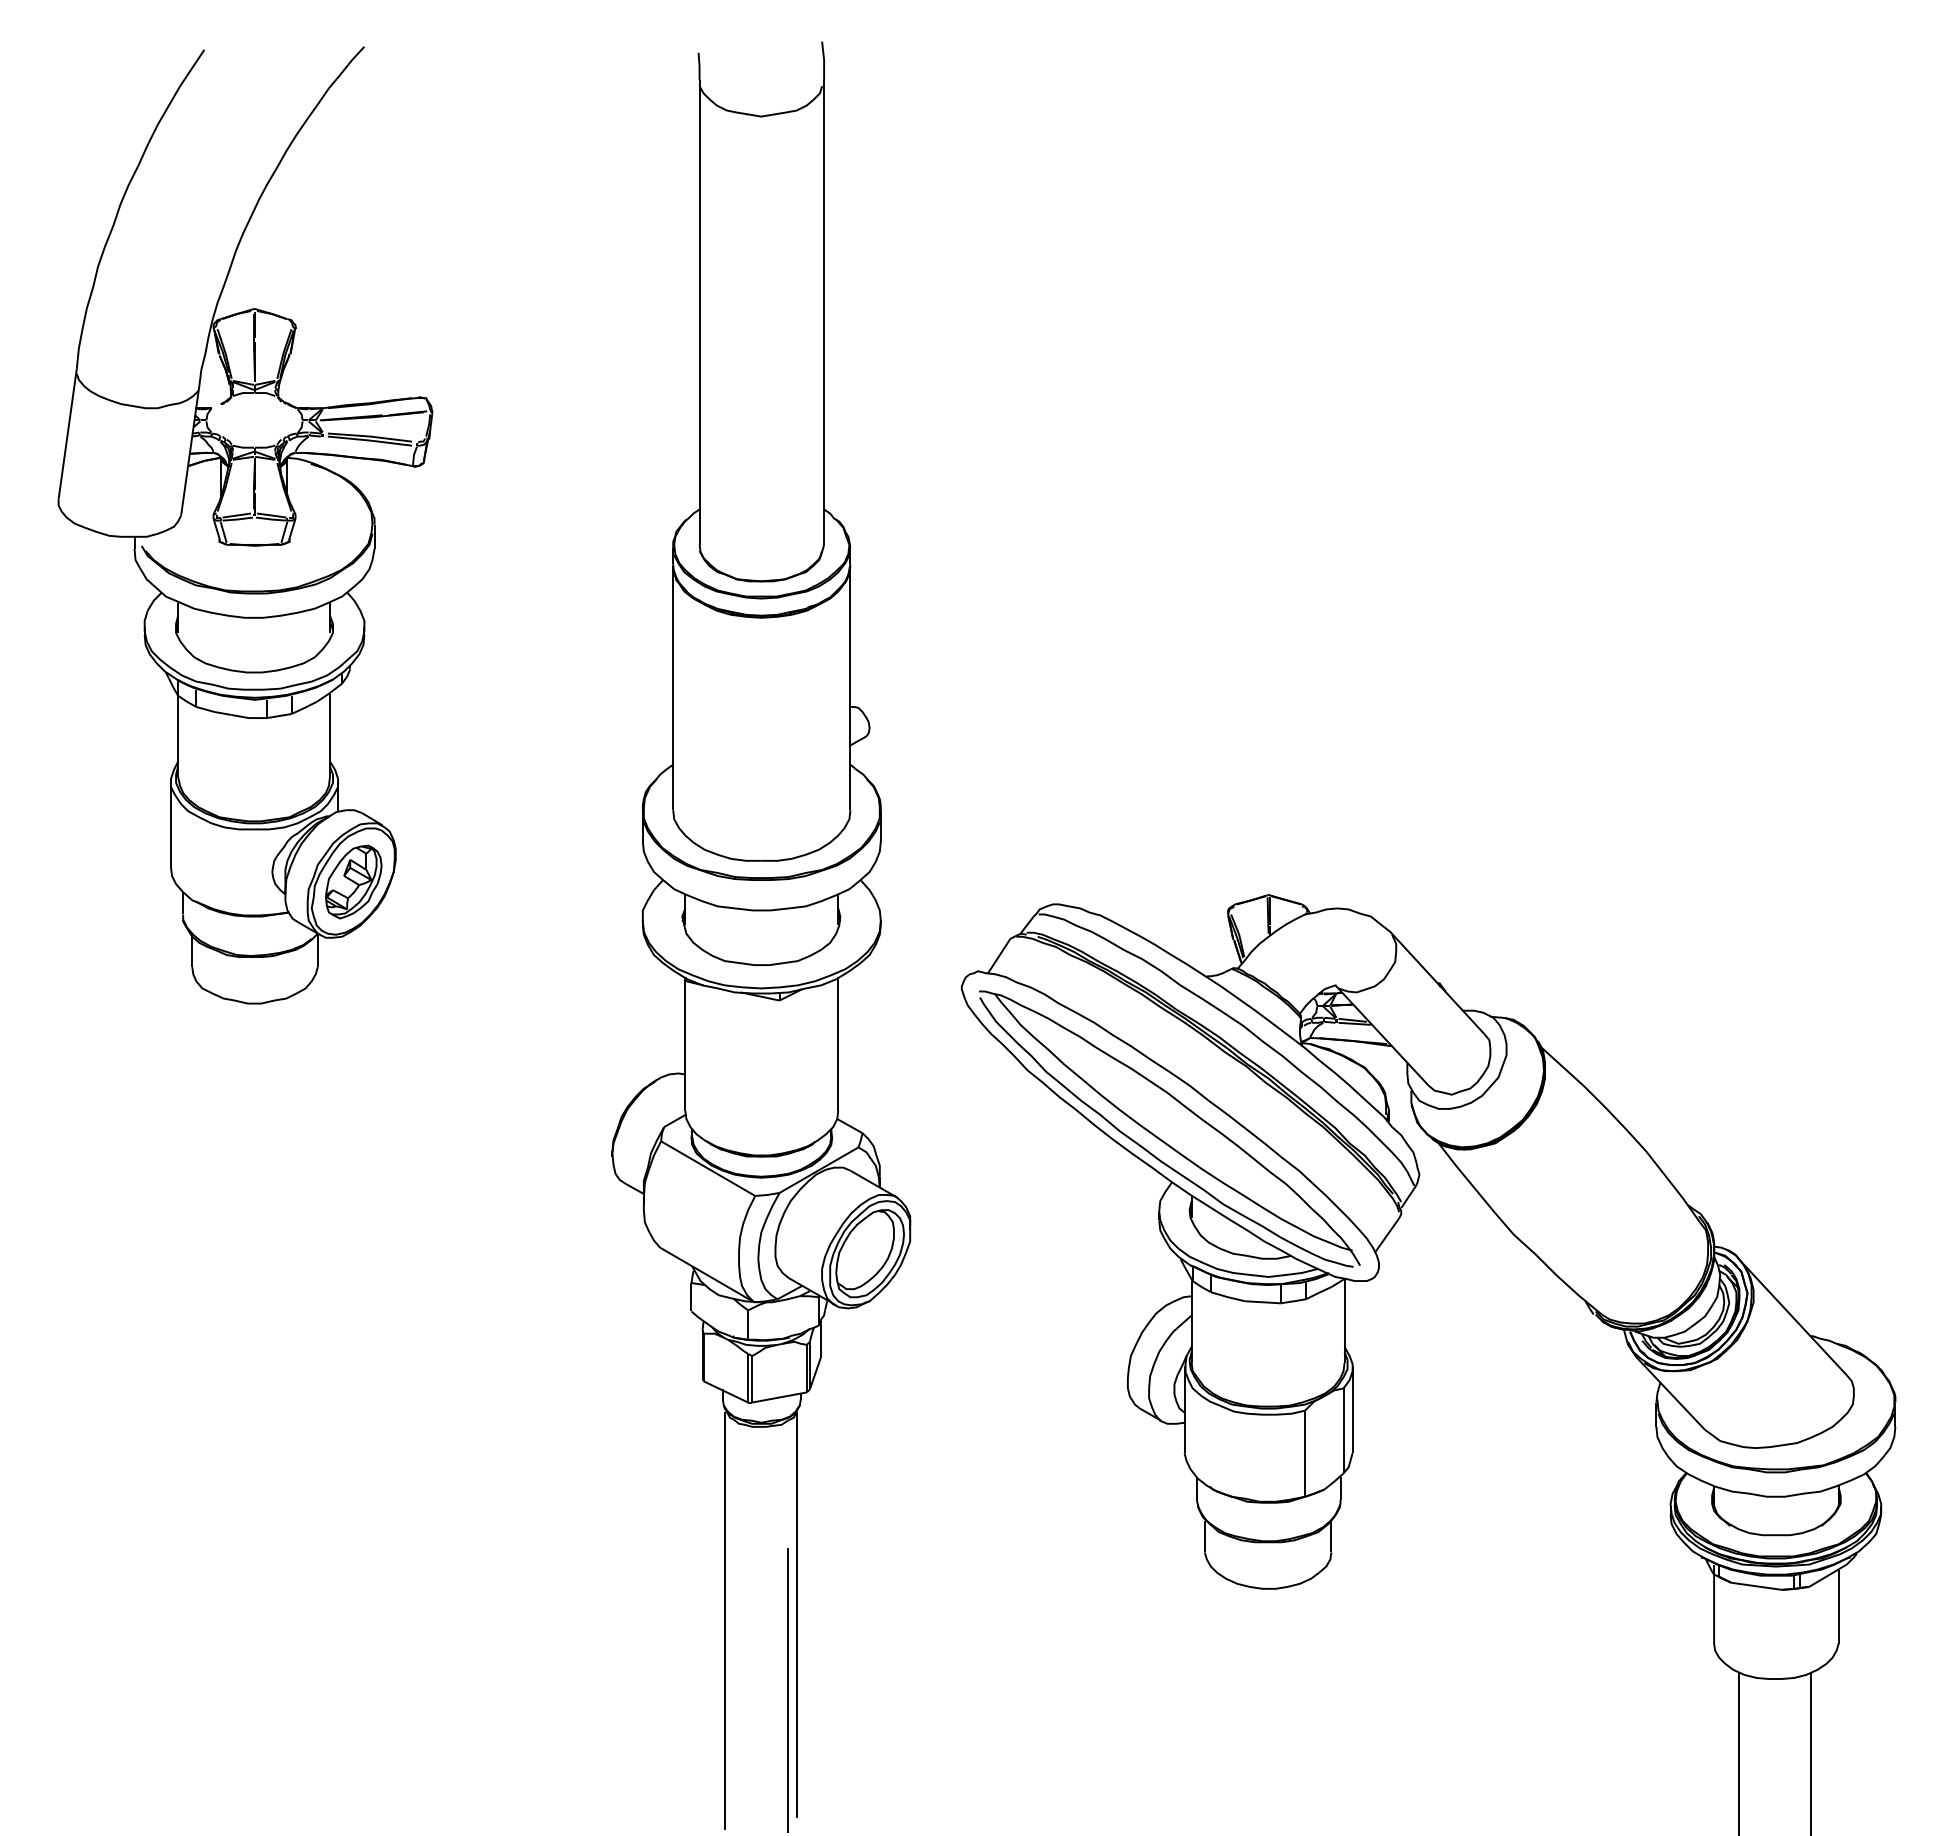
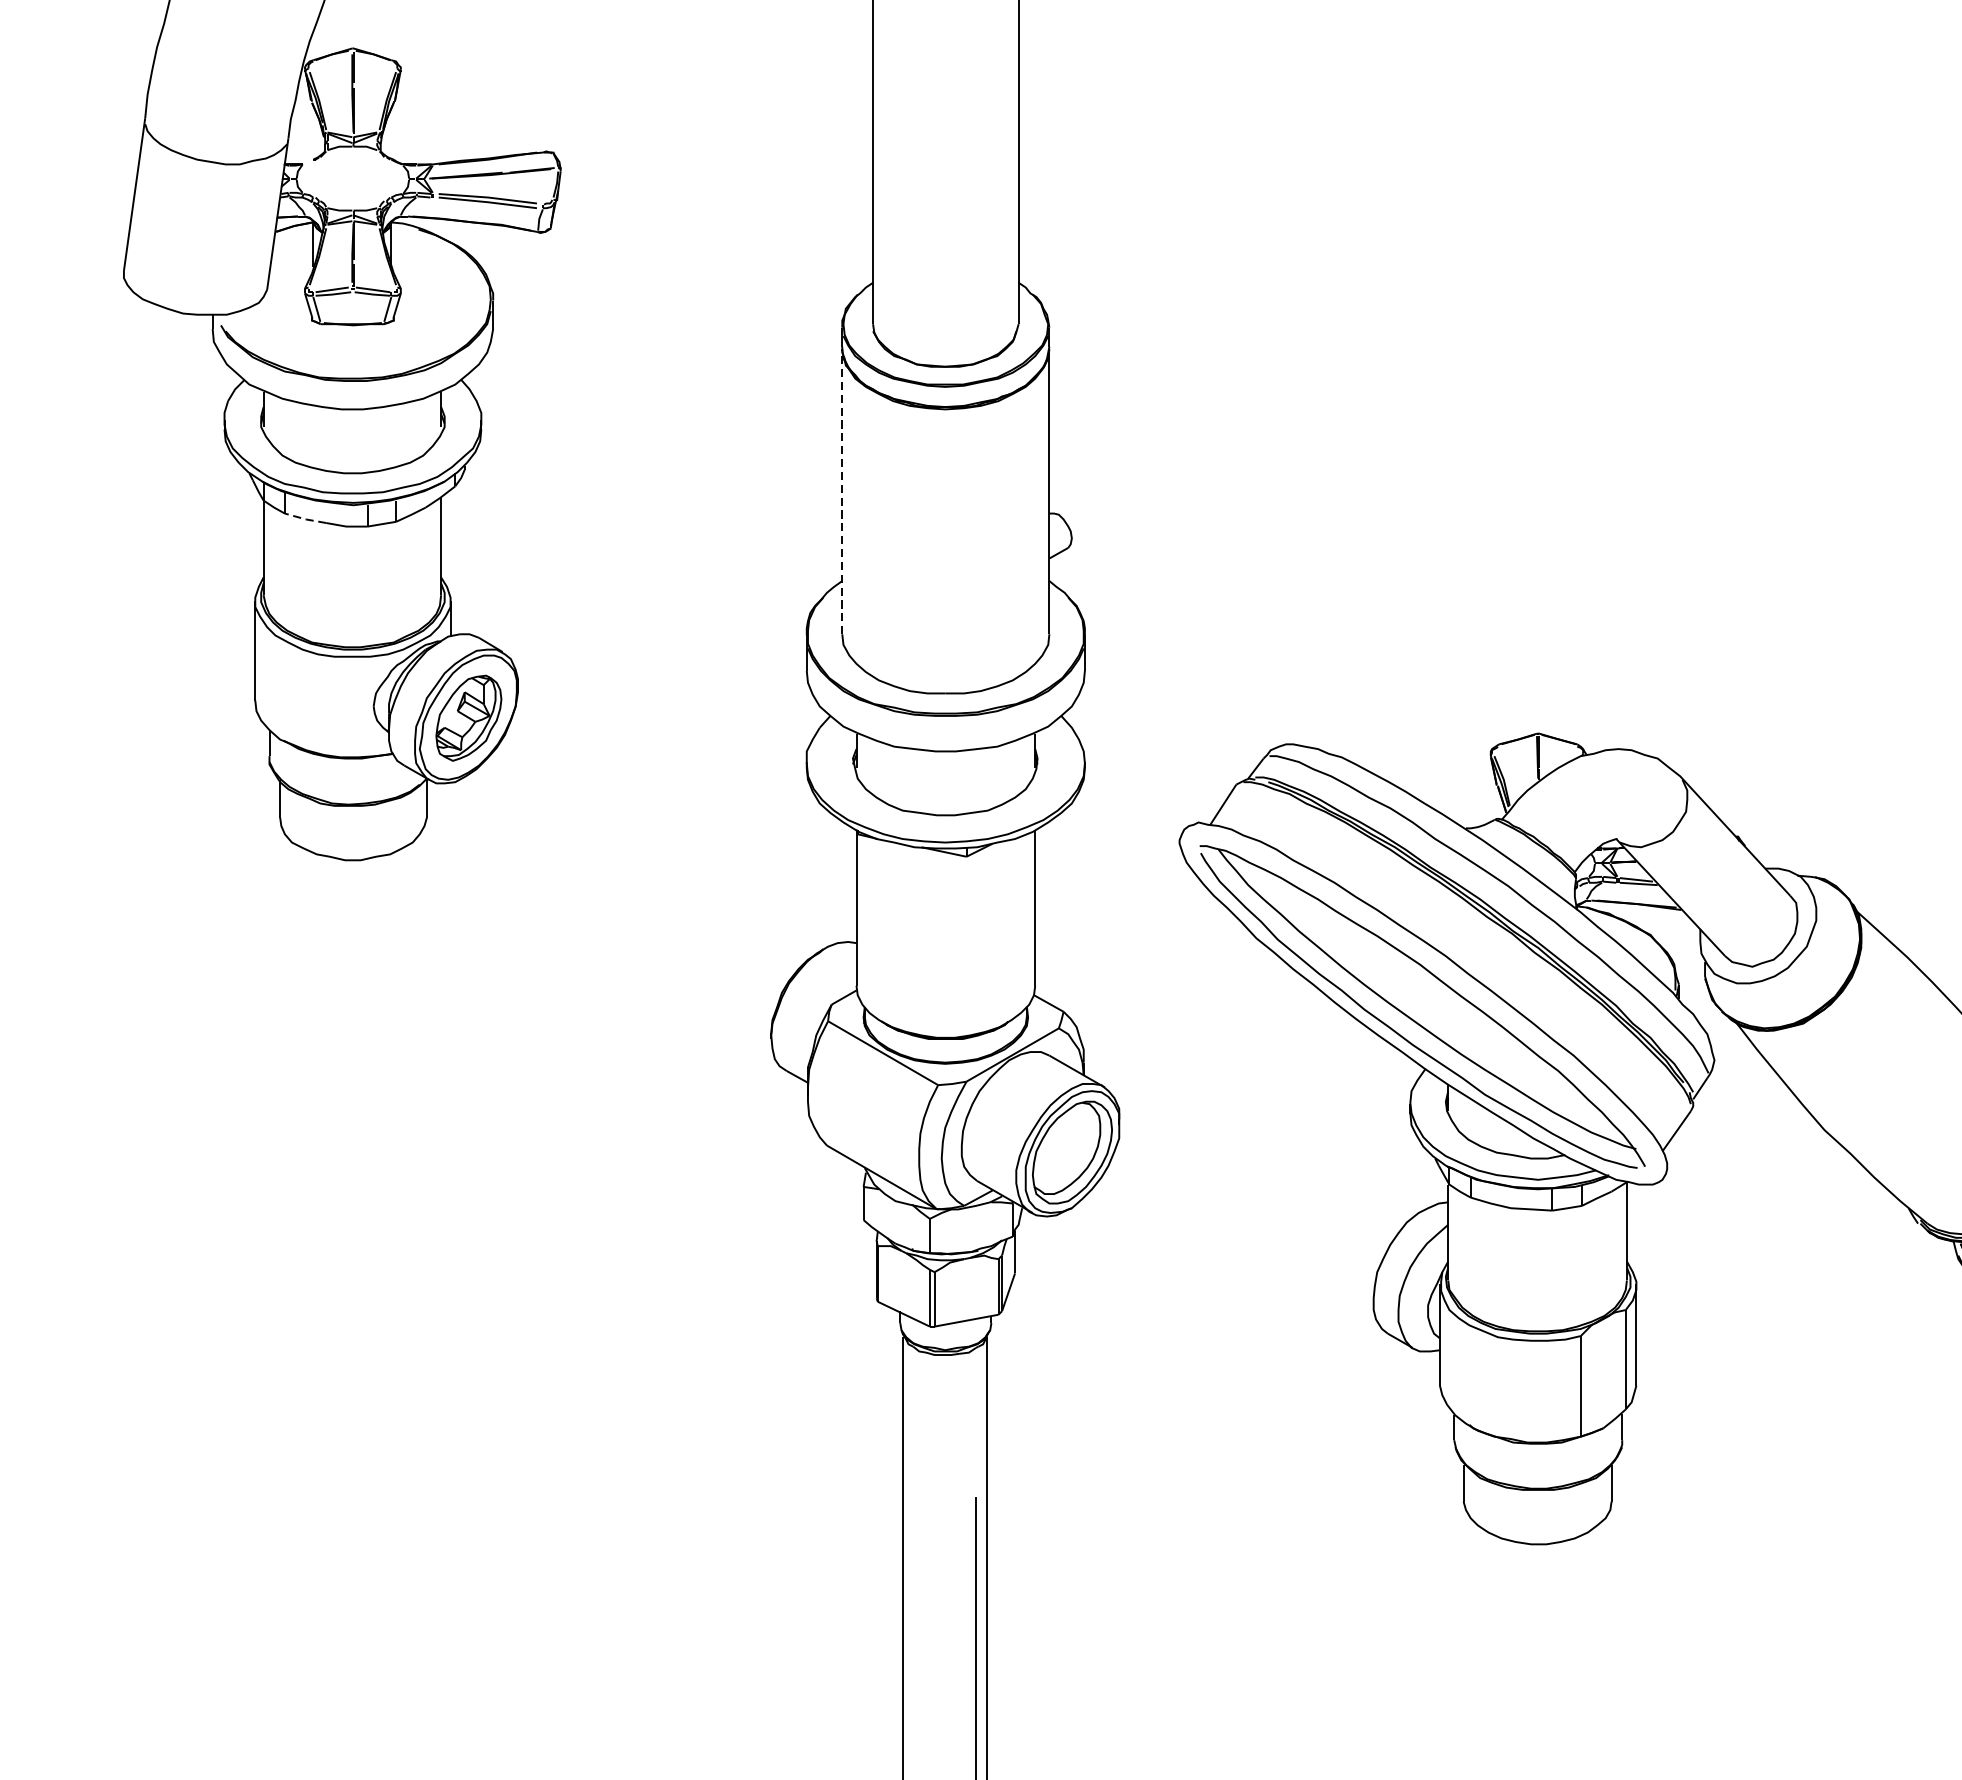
line: (673, 687) -> (842, 490), solid -> dashed
line: (214, 712) -> (306, 520), solid -> dashed

